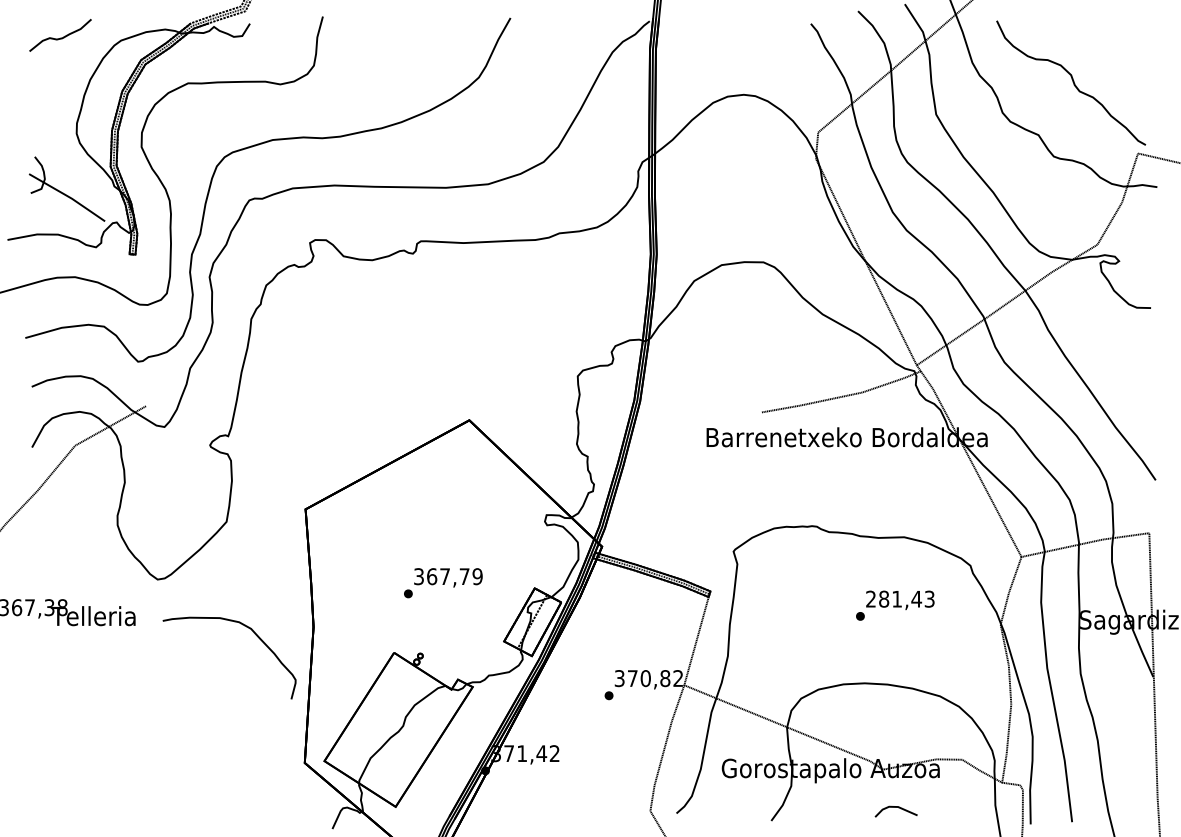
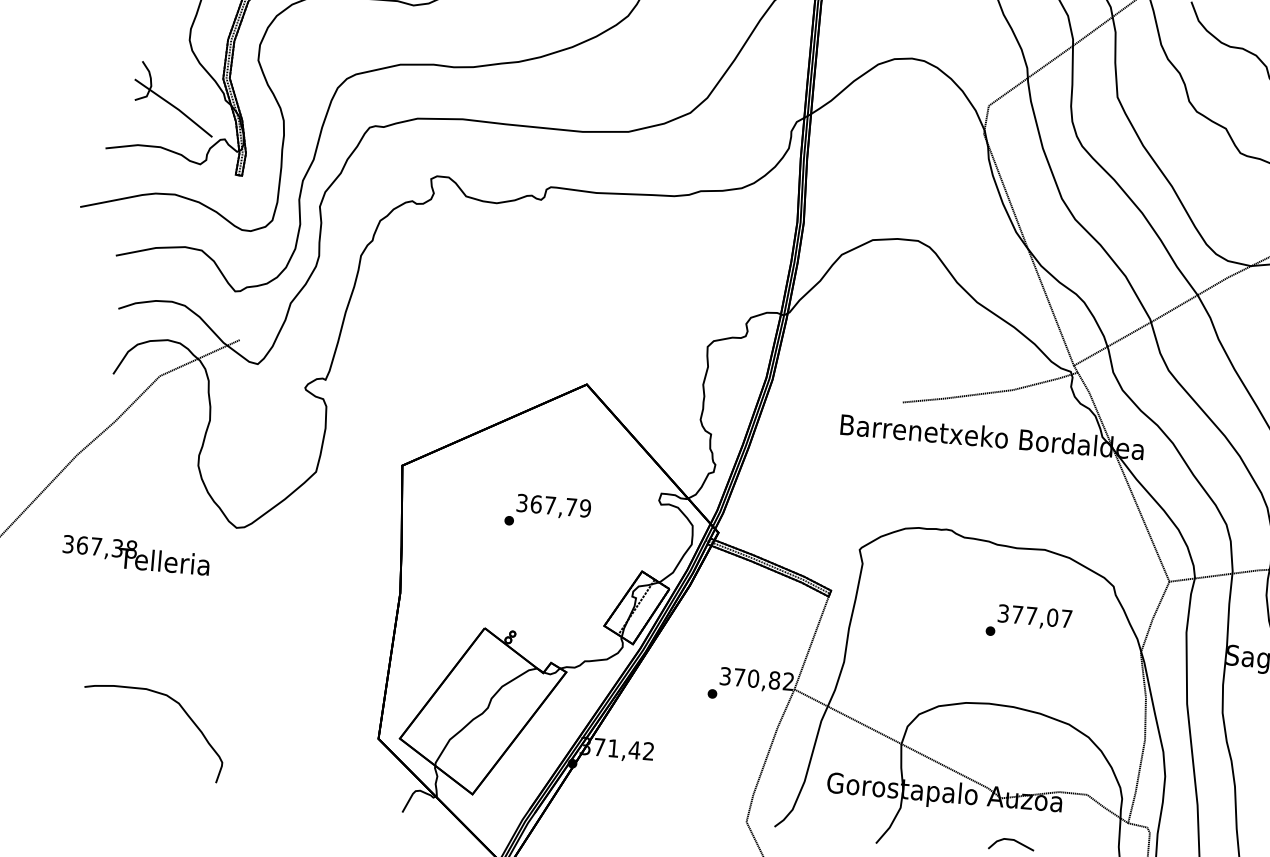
text: (443, 583) -> (548, 512), moved
text: (900, 598) -> (1035, 615), 281,43 -> 377,07
curve: (254, 634) -> (182, 709), moved

